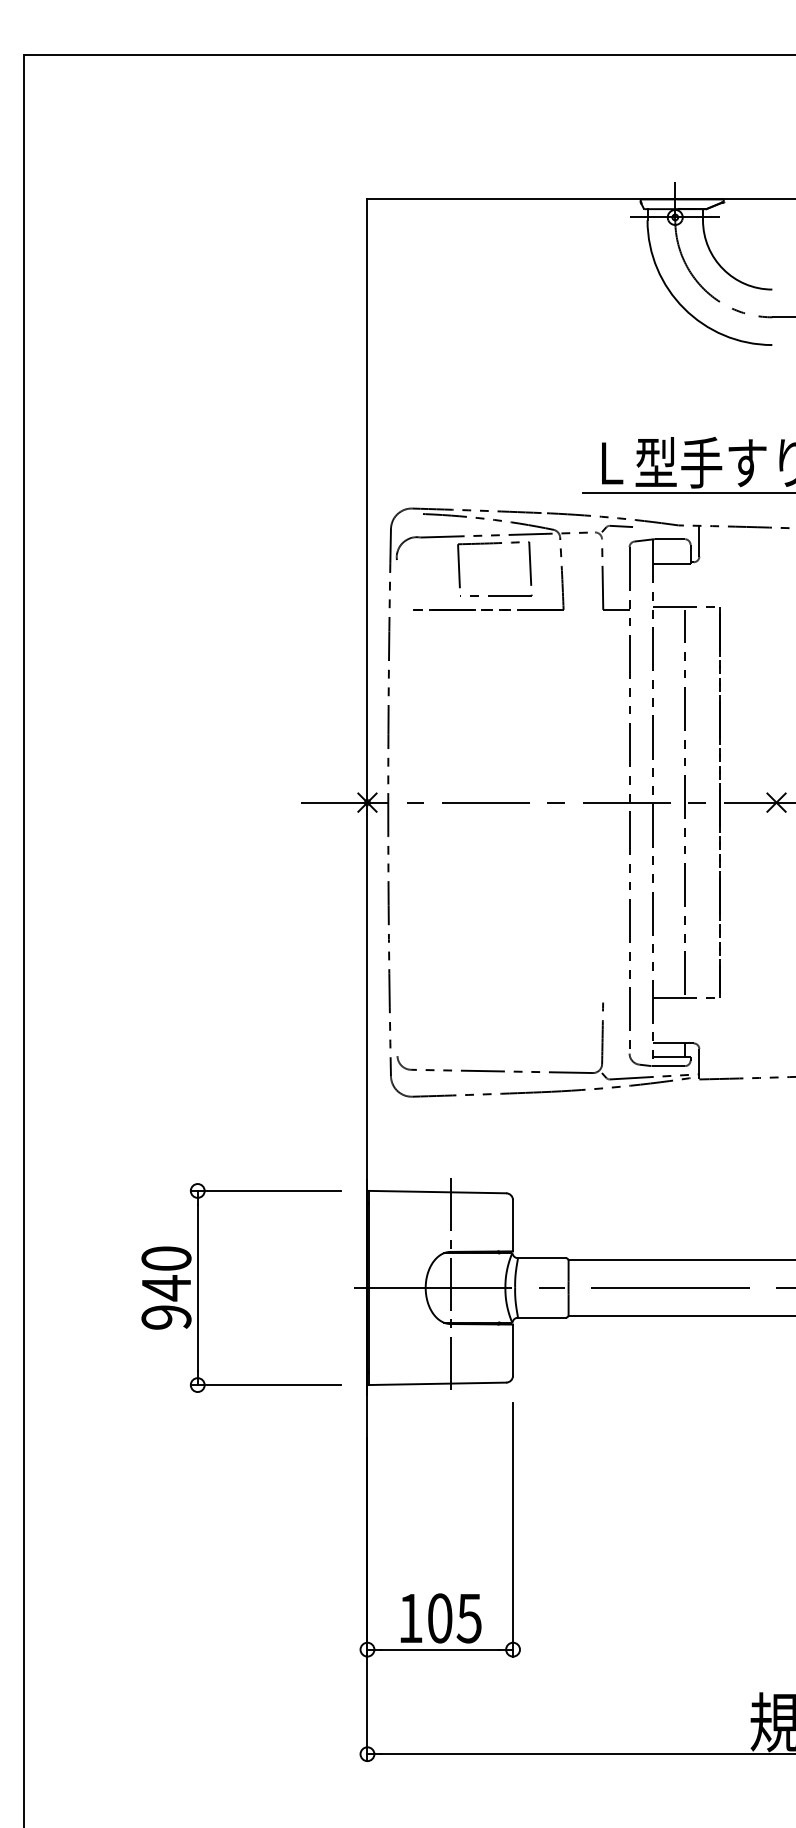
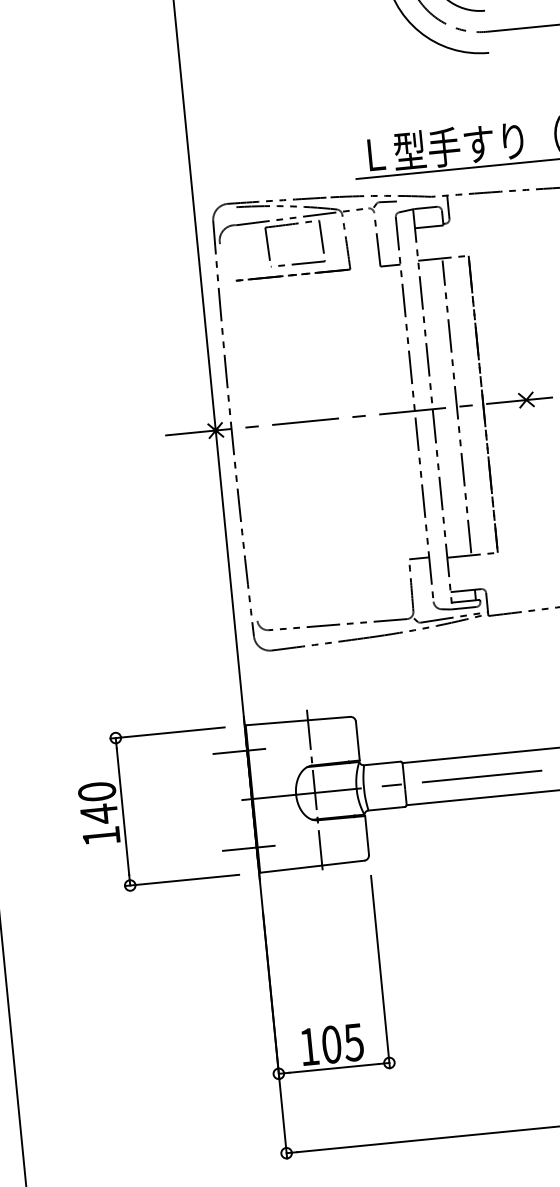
line: (616, 995) -> (419, 558), added
line: (356, 1224) -> (238, 751), added
text: (166, 1317) -> (101, 836), 940 -> 140
line: (356, 1351) -> (248, 848), added

